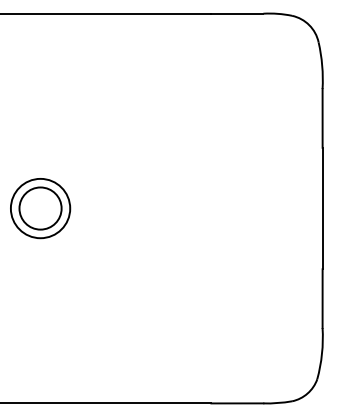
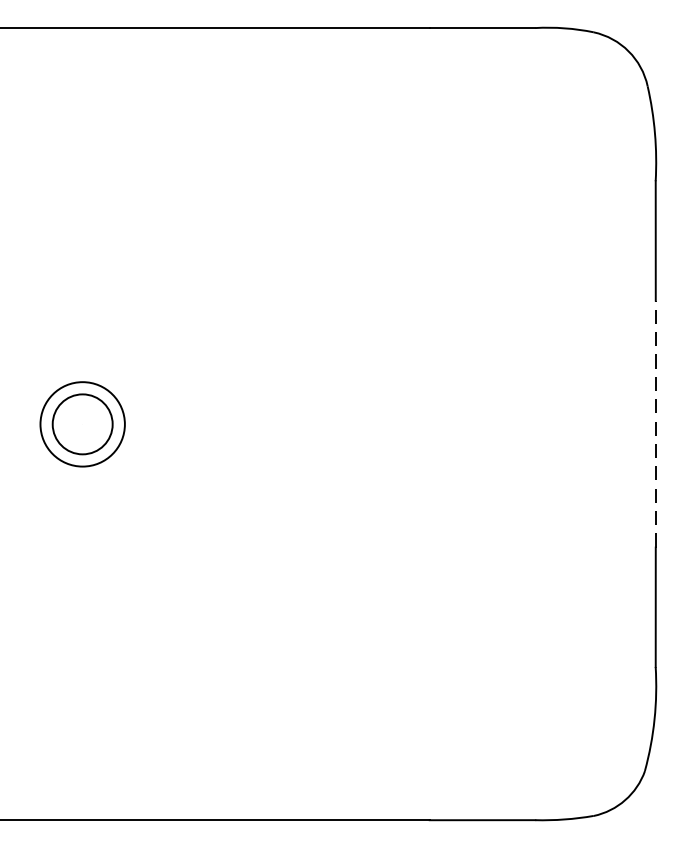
part: (40, 208) -> (82, 424), size x0.7
line: (322, 208) -> (655, 424), solid -> dashed

